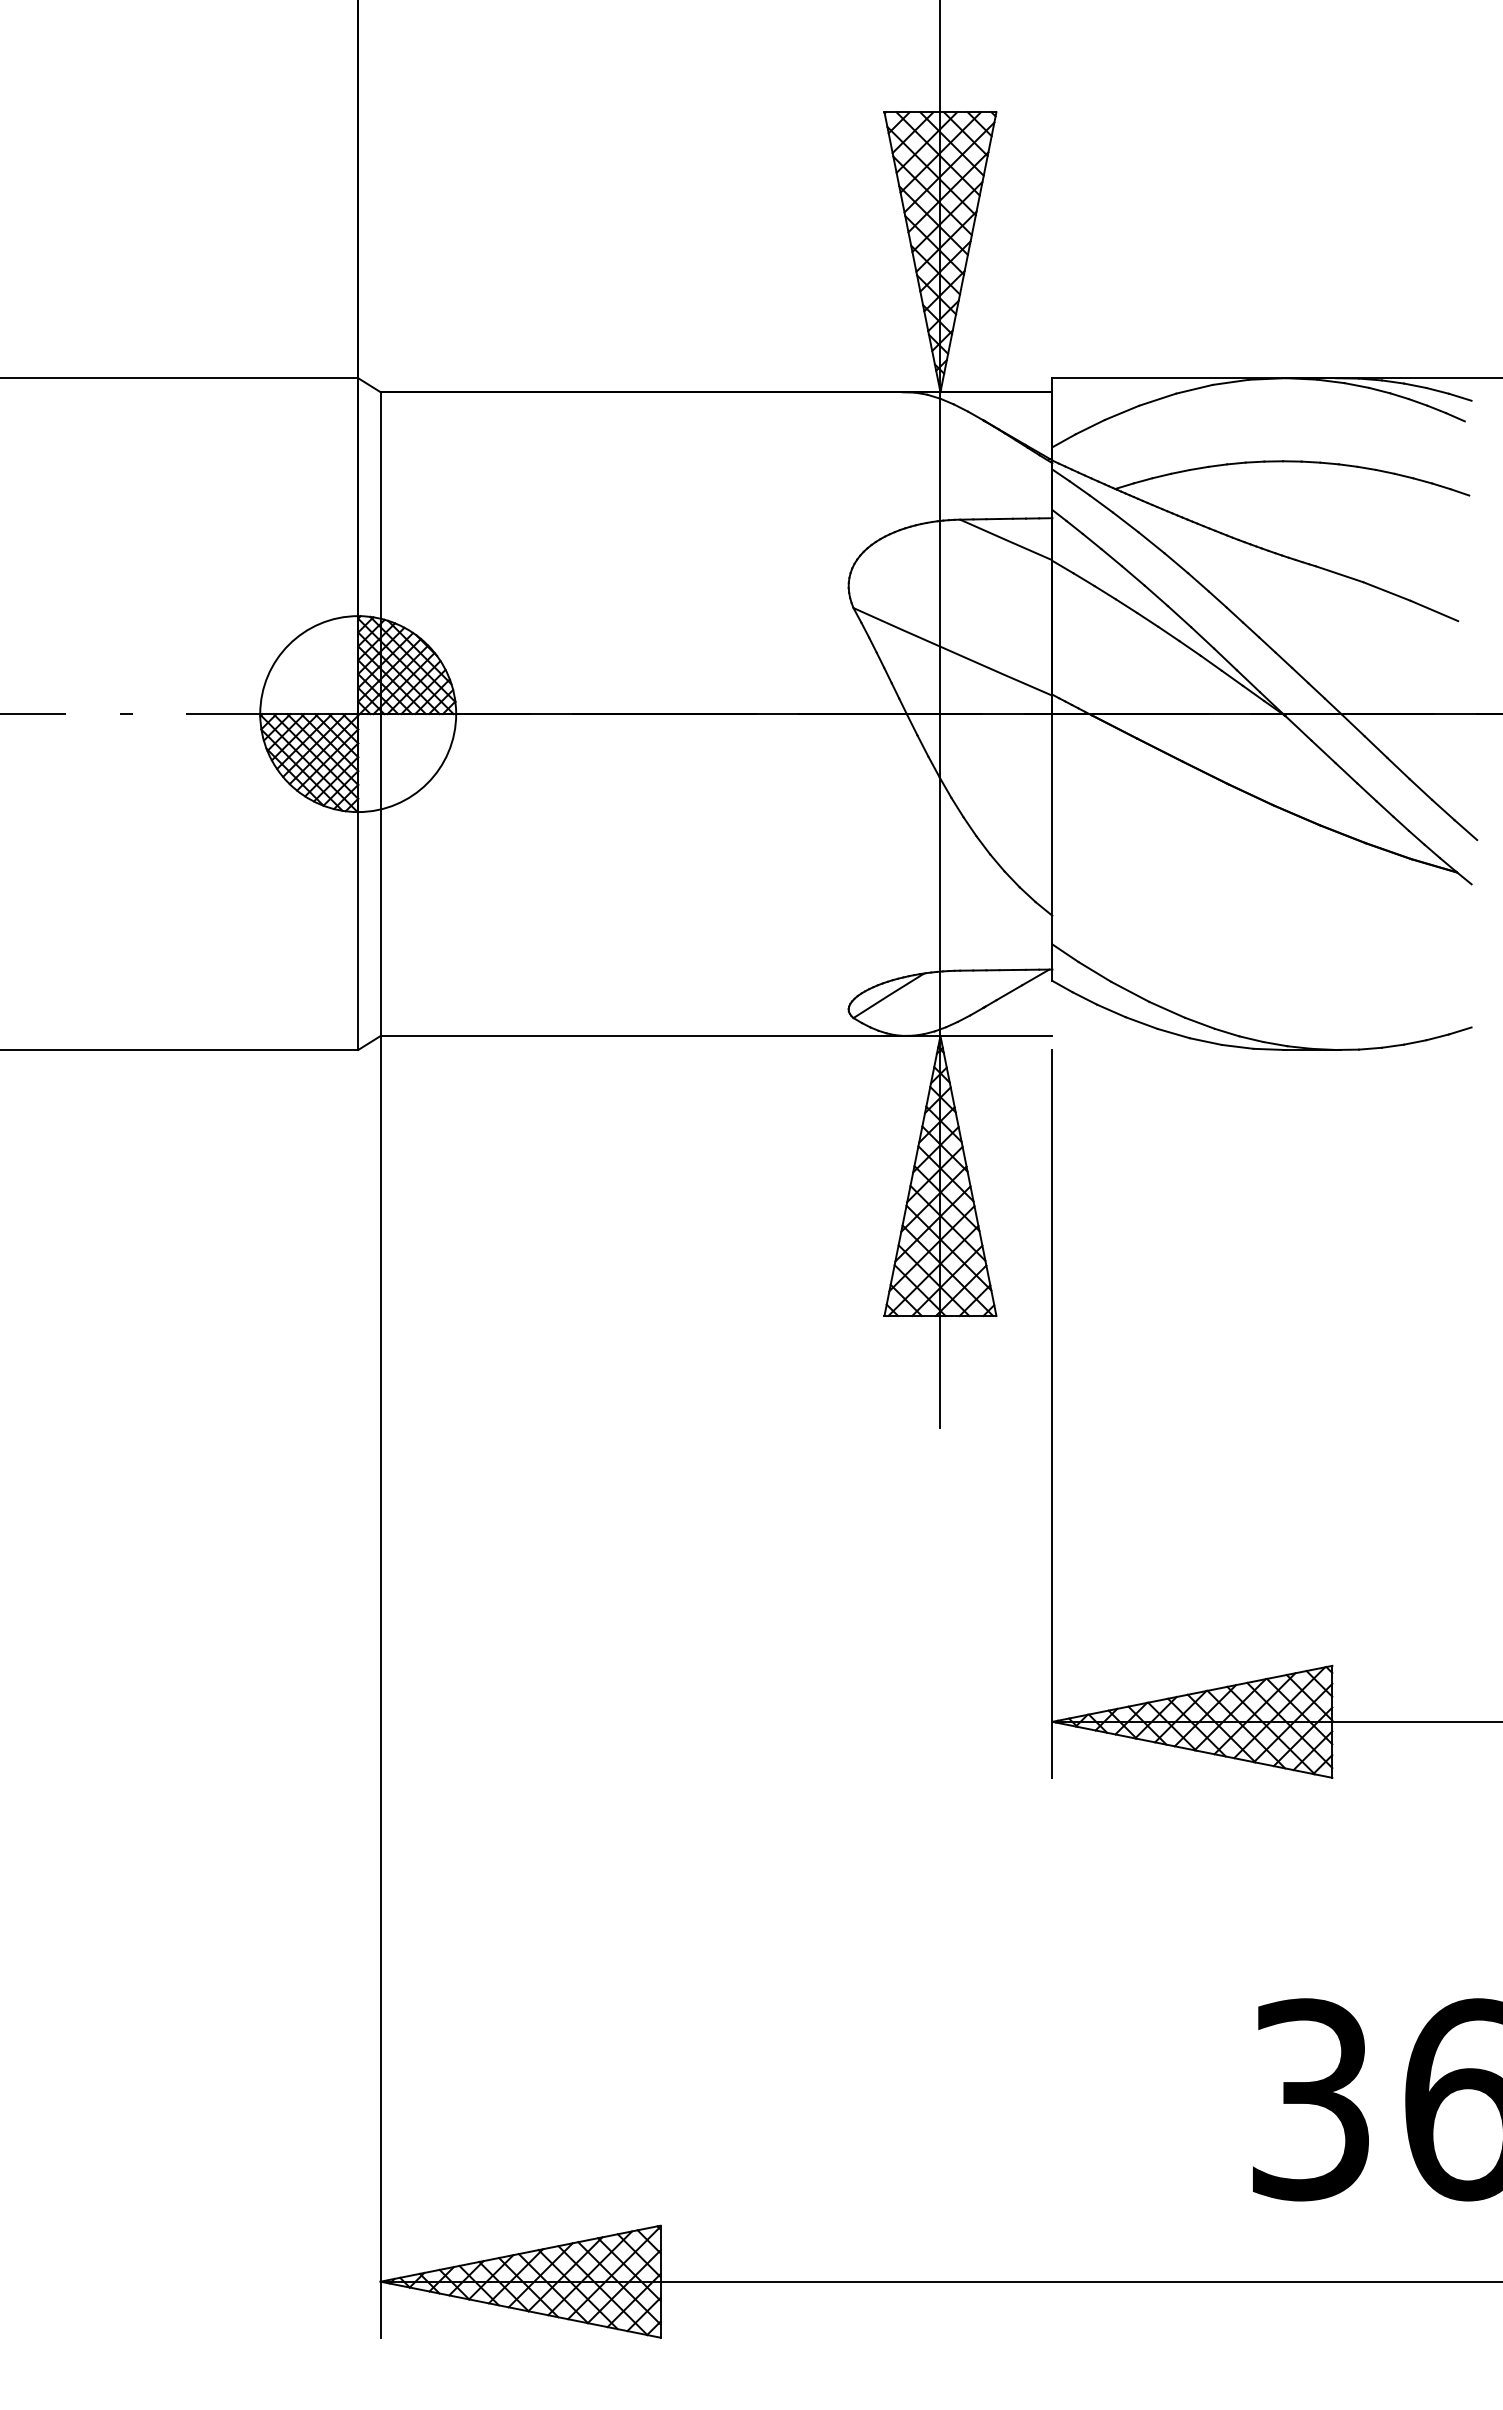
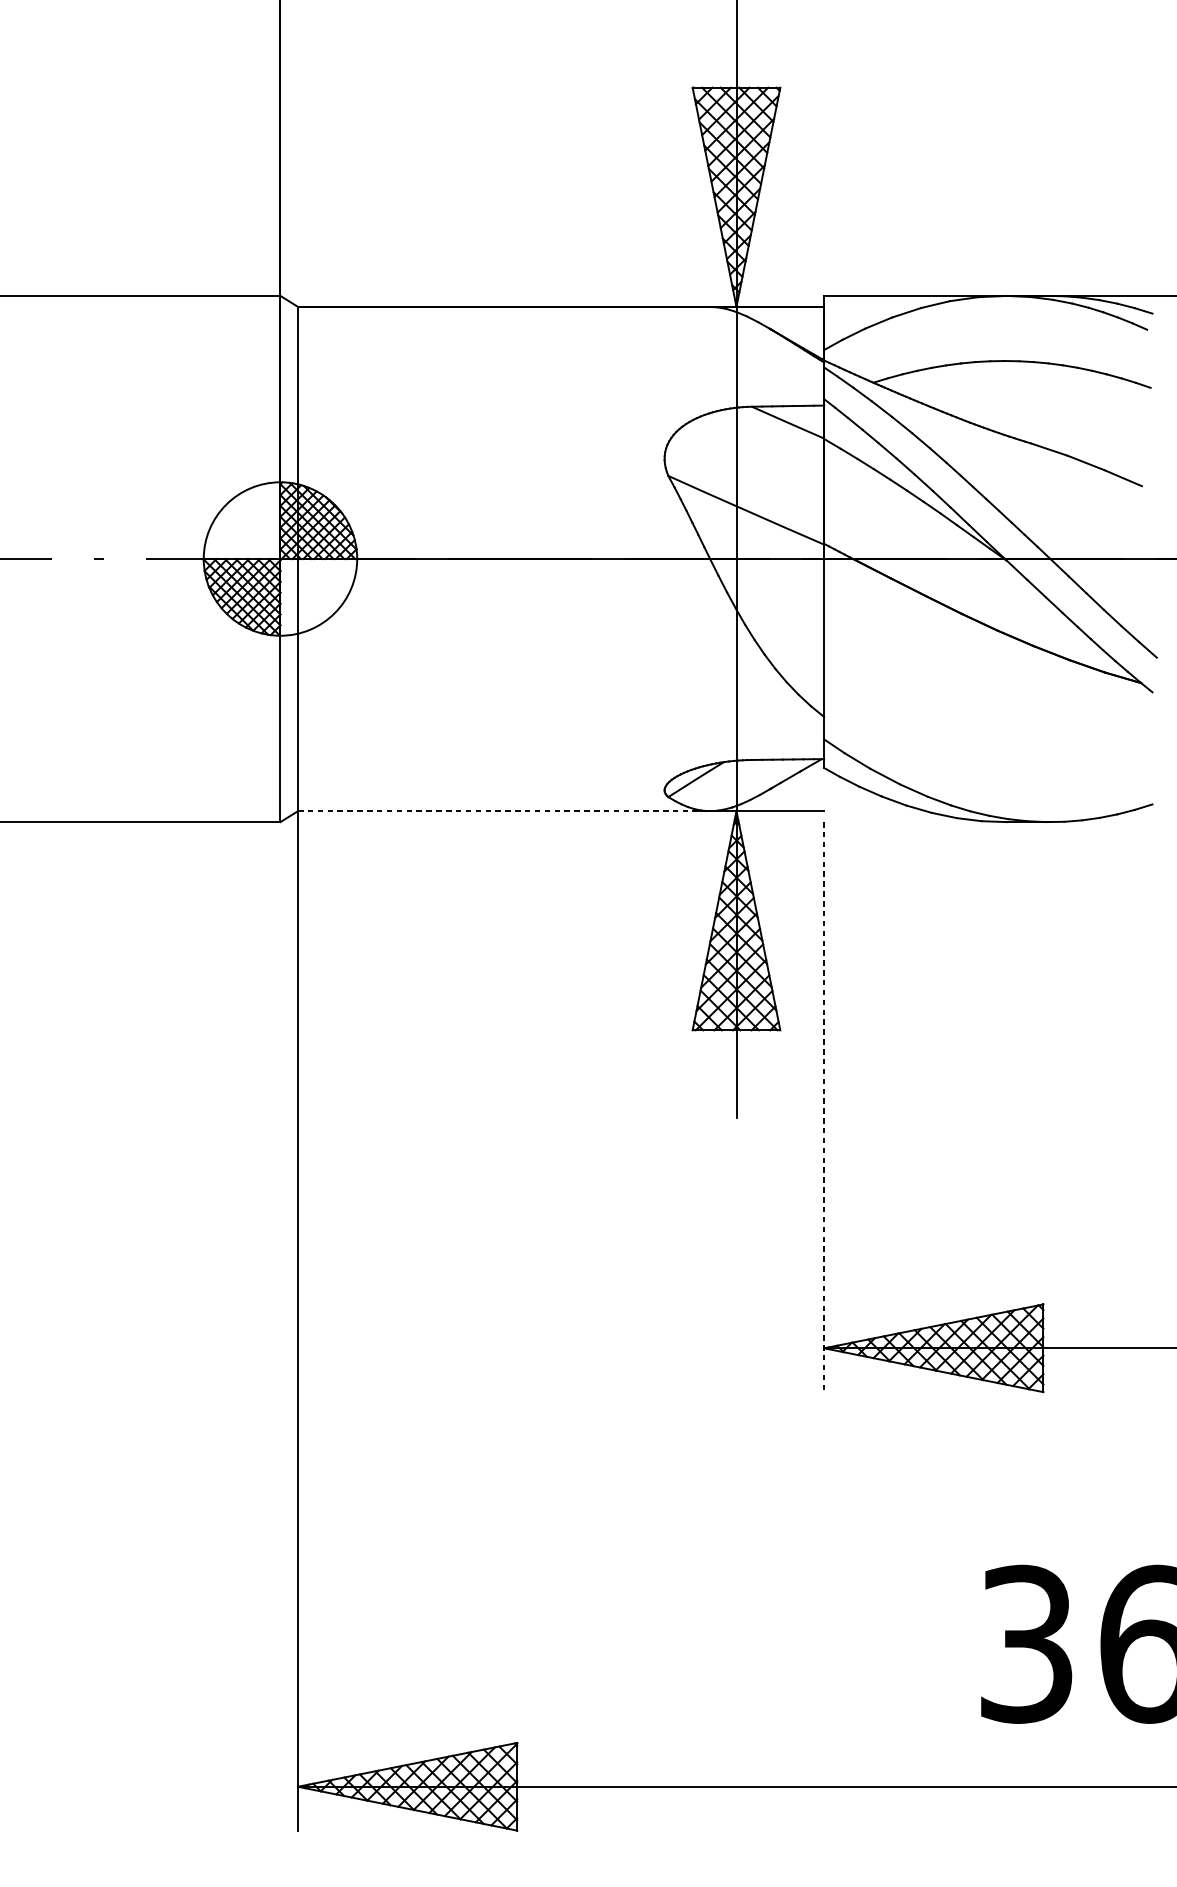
line: (644, 1036) -> (504, 811), solid -> dashed
line: (1052, 1413) -> (824, 1106), solid -> dashed

